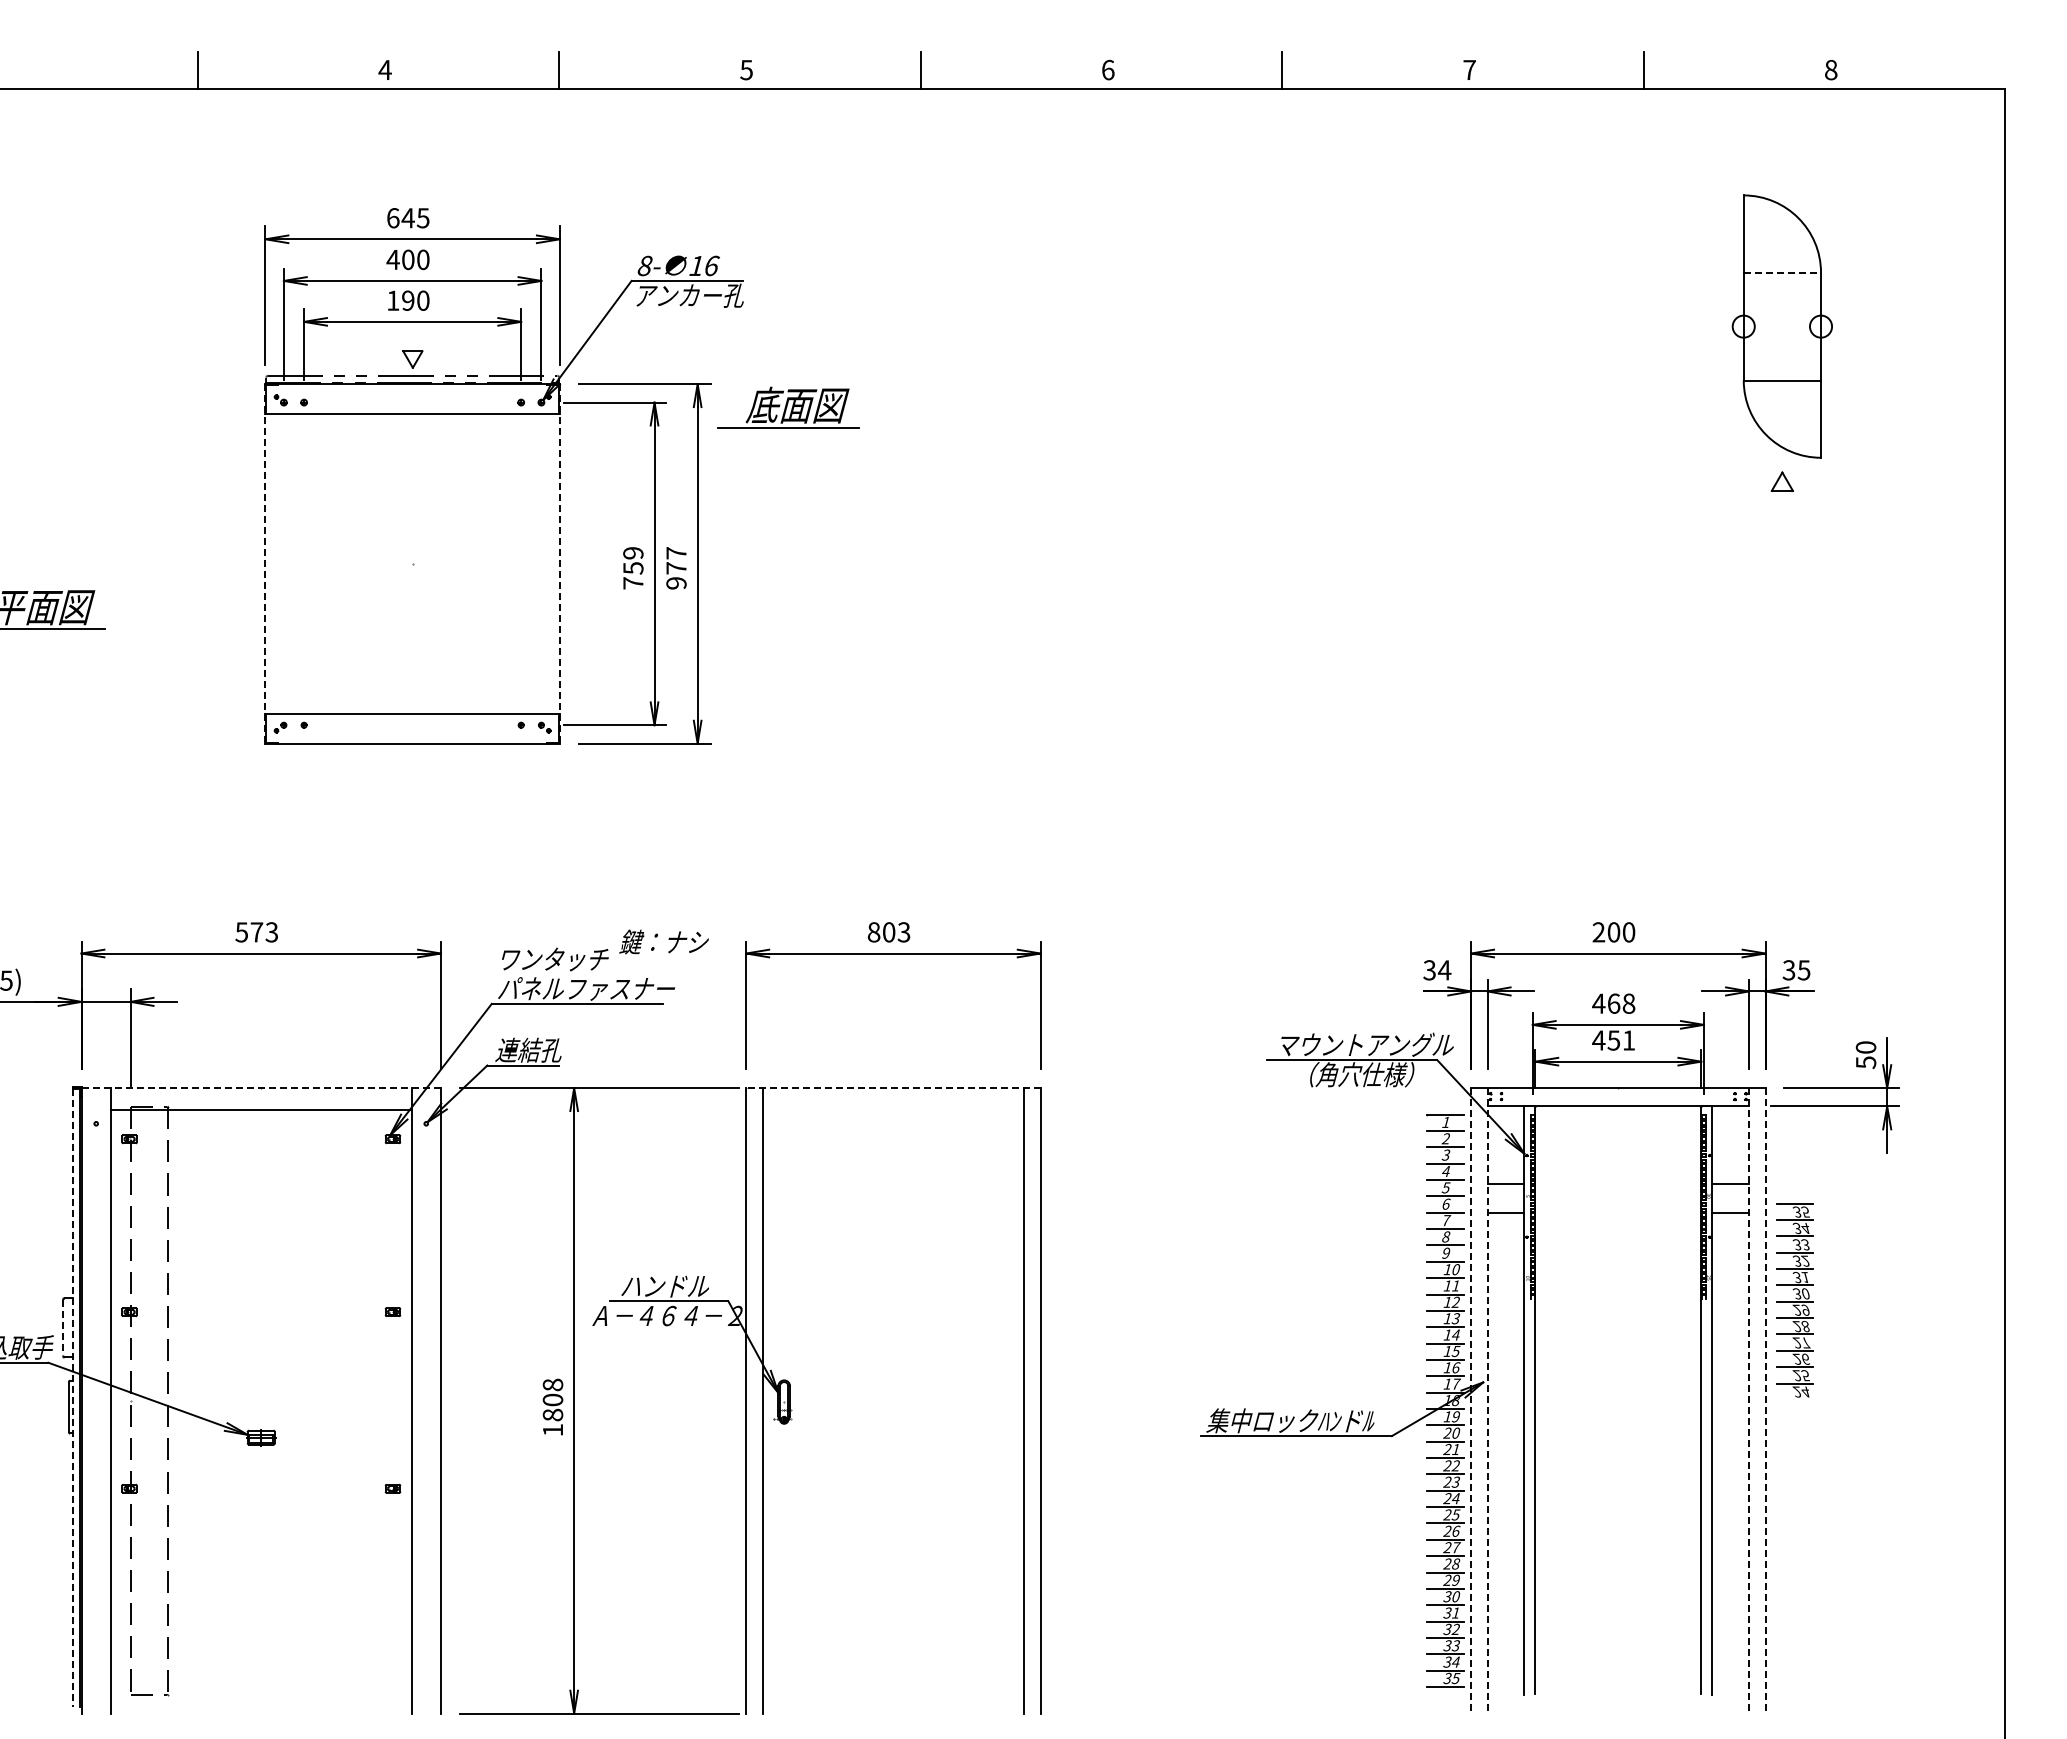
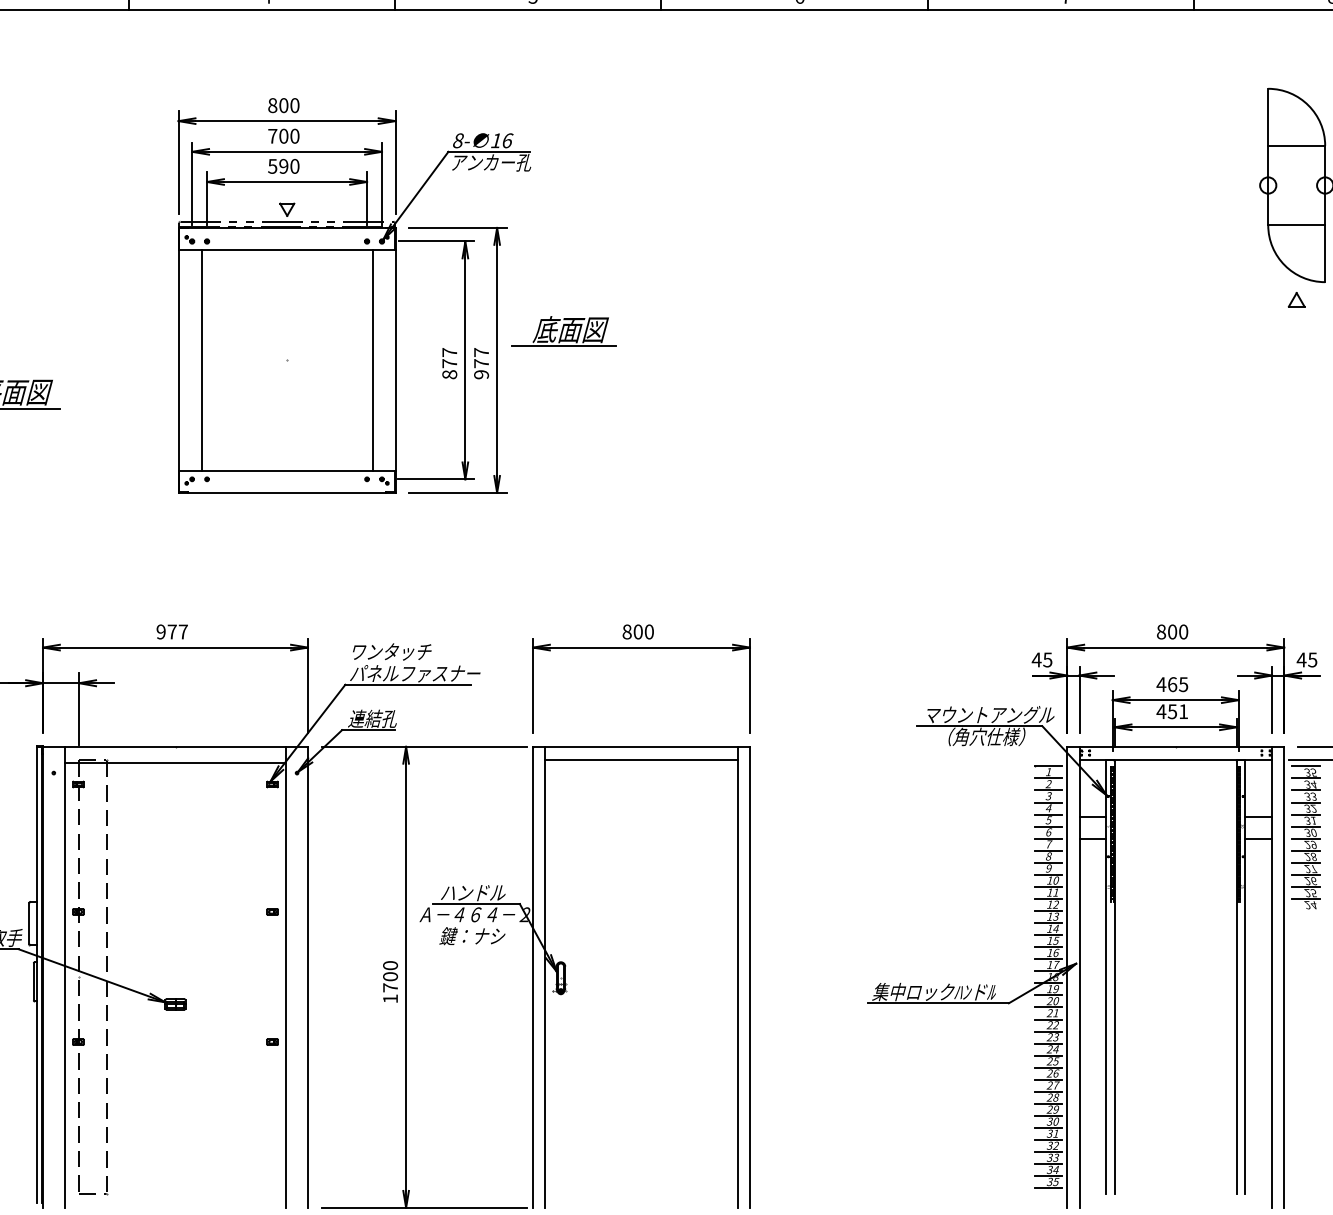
text: (408, 218) -> (284, 105), 645 -> 800
text: (392, 259) -> (272, 136), 400 -> 700
line: (1782, 272) -> (1296, 145), dashed -> solid
text: (392, 300) -> (272, 166), 190 -> 590
part: (788, 407) -> (564, 331), moved
line: (265, 563) -> (178, 360), dashed -> solid
line: (296, 563) -> (201, 360), added
line: (528, 563) -> (372, 360), added
line: (559, 563) -> (395, 360), dashed -> solid
text: (633, 568) -> (449, 363), 759 -> 877
text: (256, 932) -> (171, 632), 573 -> 977
text: (903, 932) -> (648, 632), 803 -> 800
text: (1598, 932) -> (1161, 632), 200 -> 800
text: (663, 941) -> (471, 935), moved
text: (1436, 970) -> (1041, 660), 34 -> 45
text: (1788, 970) -> (1301, 660), 35 -> 45
text: (1628, 1003) -> (1183, 684), 468 -> 465
line: (261, 1088) -> (175, 747), dashed -> solid
line: (892, 1088) -> (640, 747), dashed -> solid
line: (893, 1106) -> (641, 760), added
part: (1794, 1300) -> (1305, 837), moved
line: (63, 1327) -> (29, 923), dashed -> solid
line: (73, 1398) -> (37, 975), dashed -> solid
text: (552, 1399) -> (390, 976), 1808 -> 1700
line: (1471, 1400) -> (1067, 977), dashed -> solid
line: (1487, 1400) -> (1079, 977), dashed -> solid
line: (1748, 1400) -> (1271, 977), dashed -> solid
line: (1765, 1400) -> (1284, 977), dashed -> solid

